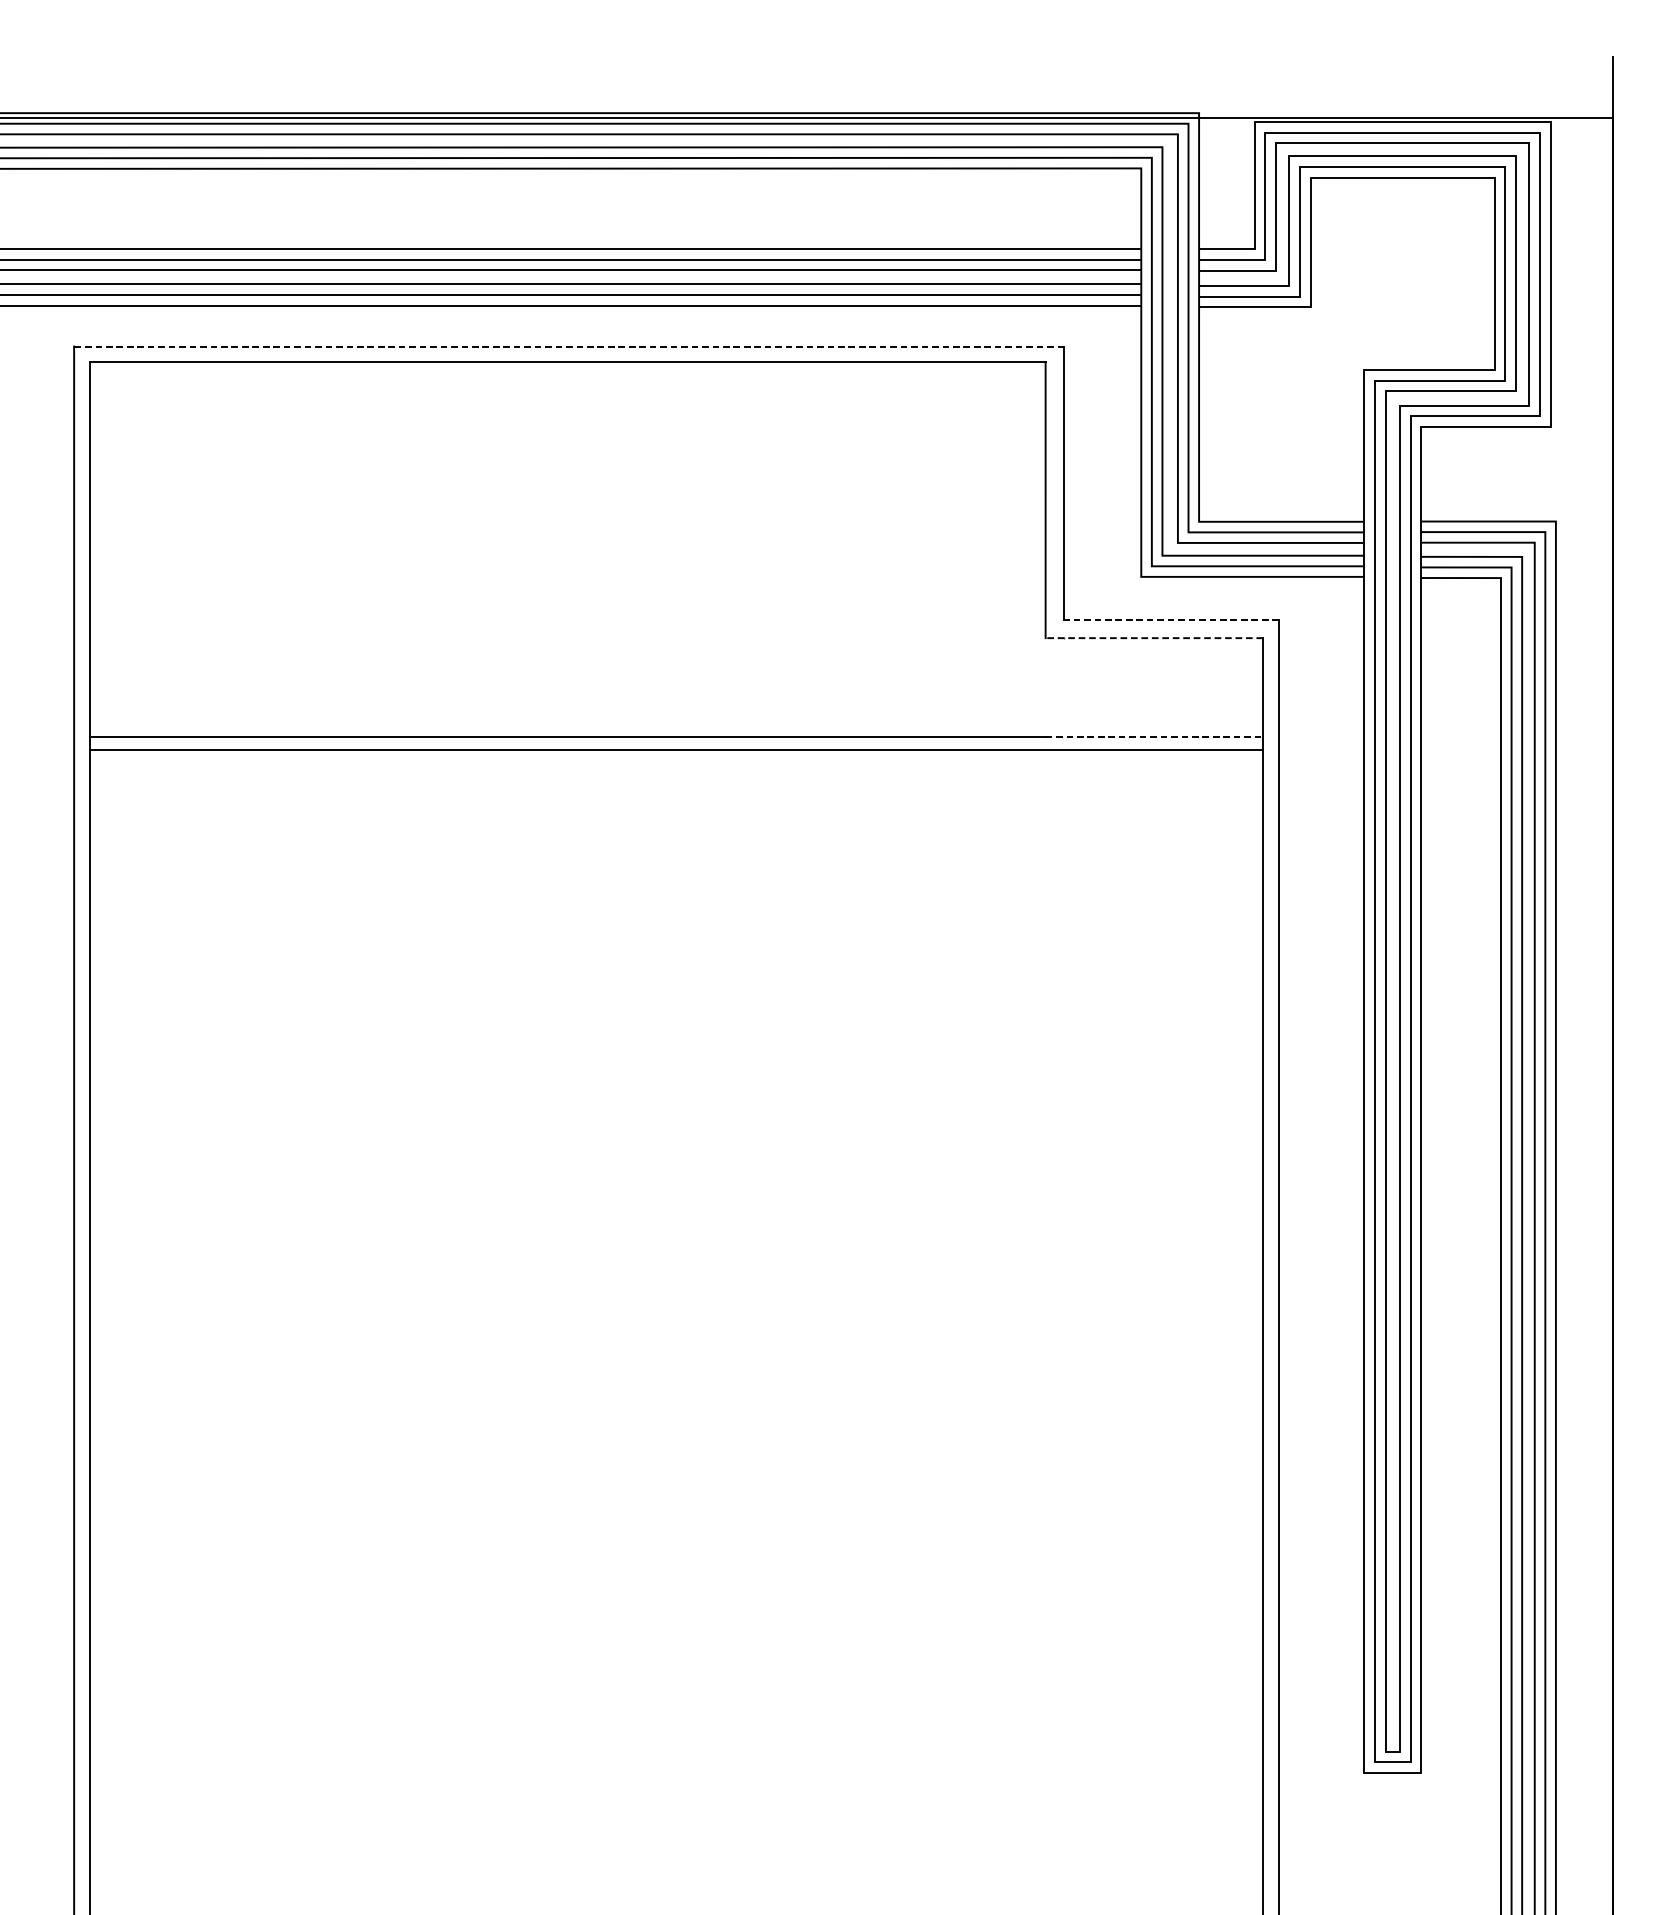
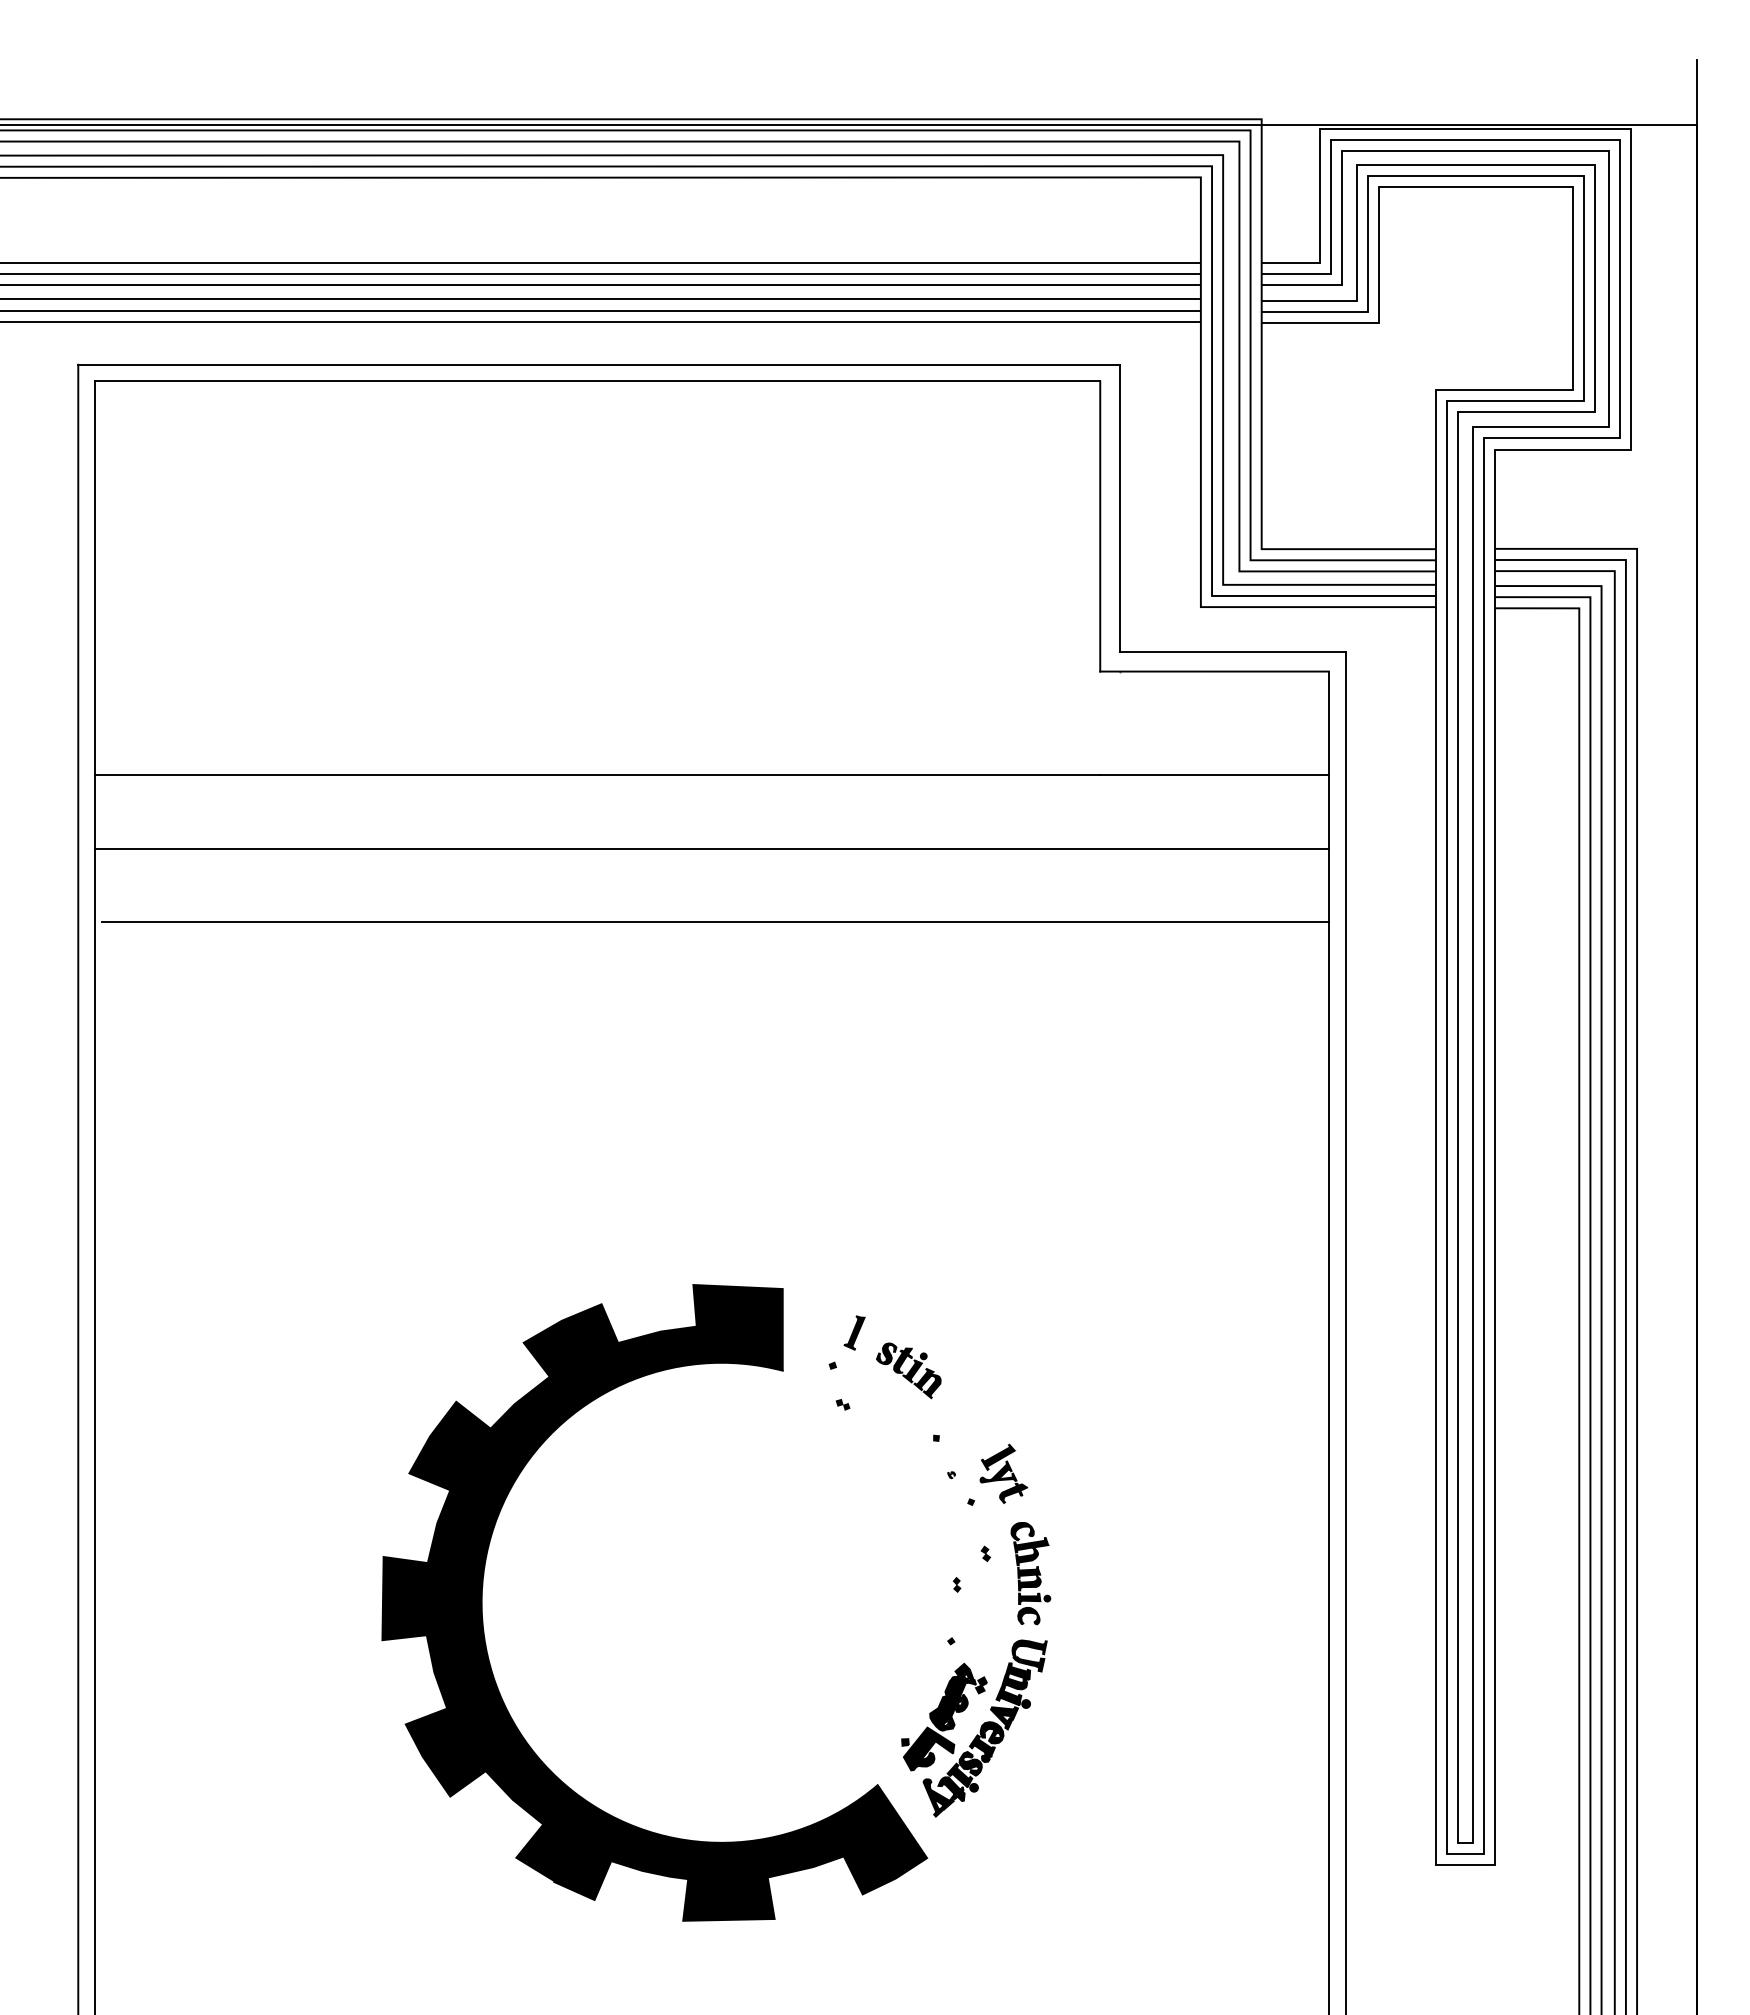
line: (569, 346) -> (599, 364), dashed -> solid
line: (1171, 620) -> (1232, 652), dashed -> solid
line: (1154, 638) -> (1214, 671), dashed -> solid
line: (1155, 736) -> (1215, 775), dashed -> solid
line: (676, 750) -> (711, 848), moved
line: (679, 875) -> (715, 921), added
part: (856, 1652) -> (901, 1738), added

